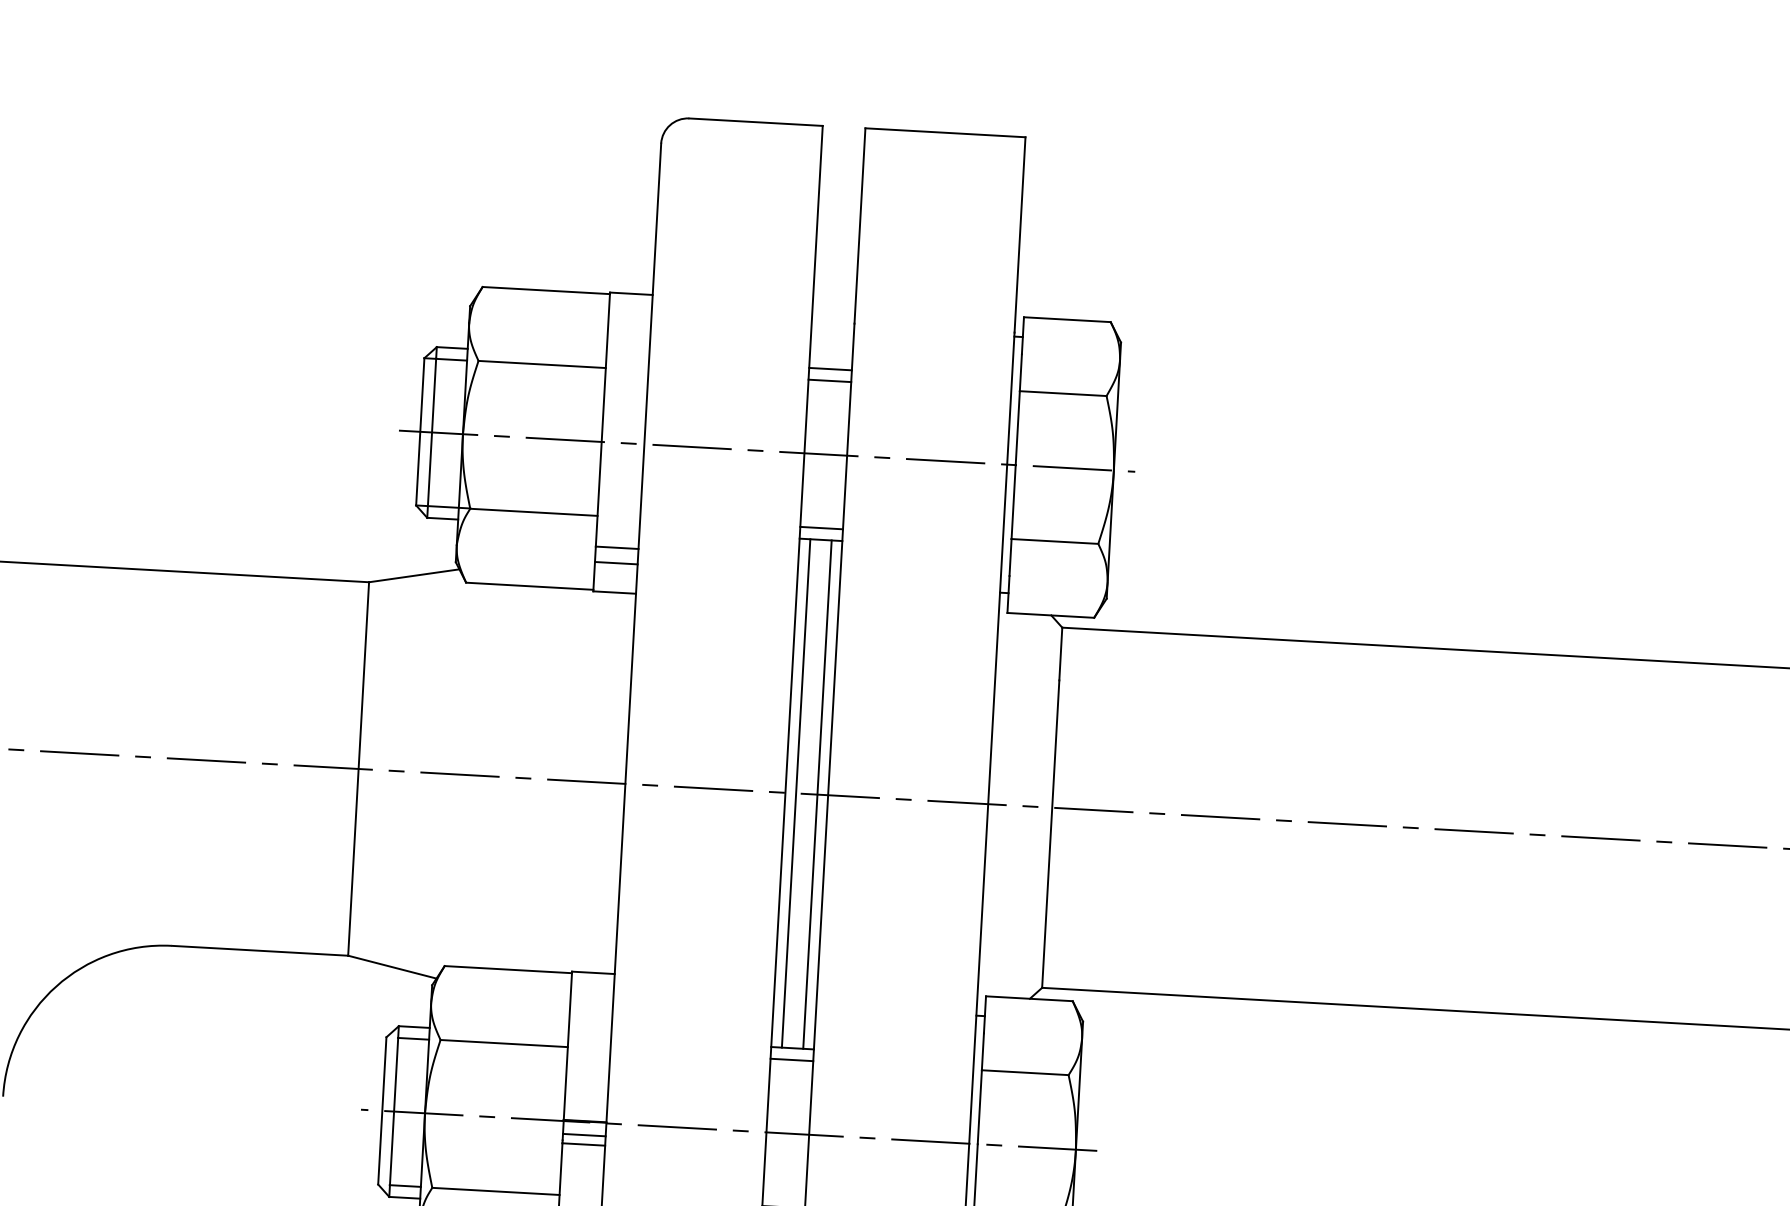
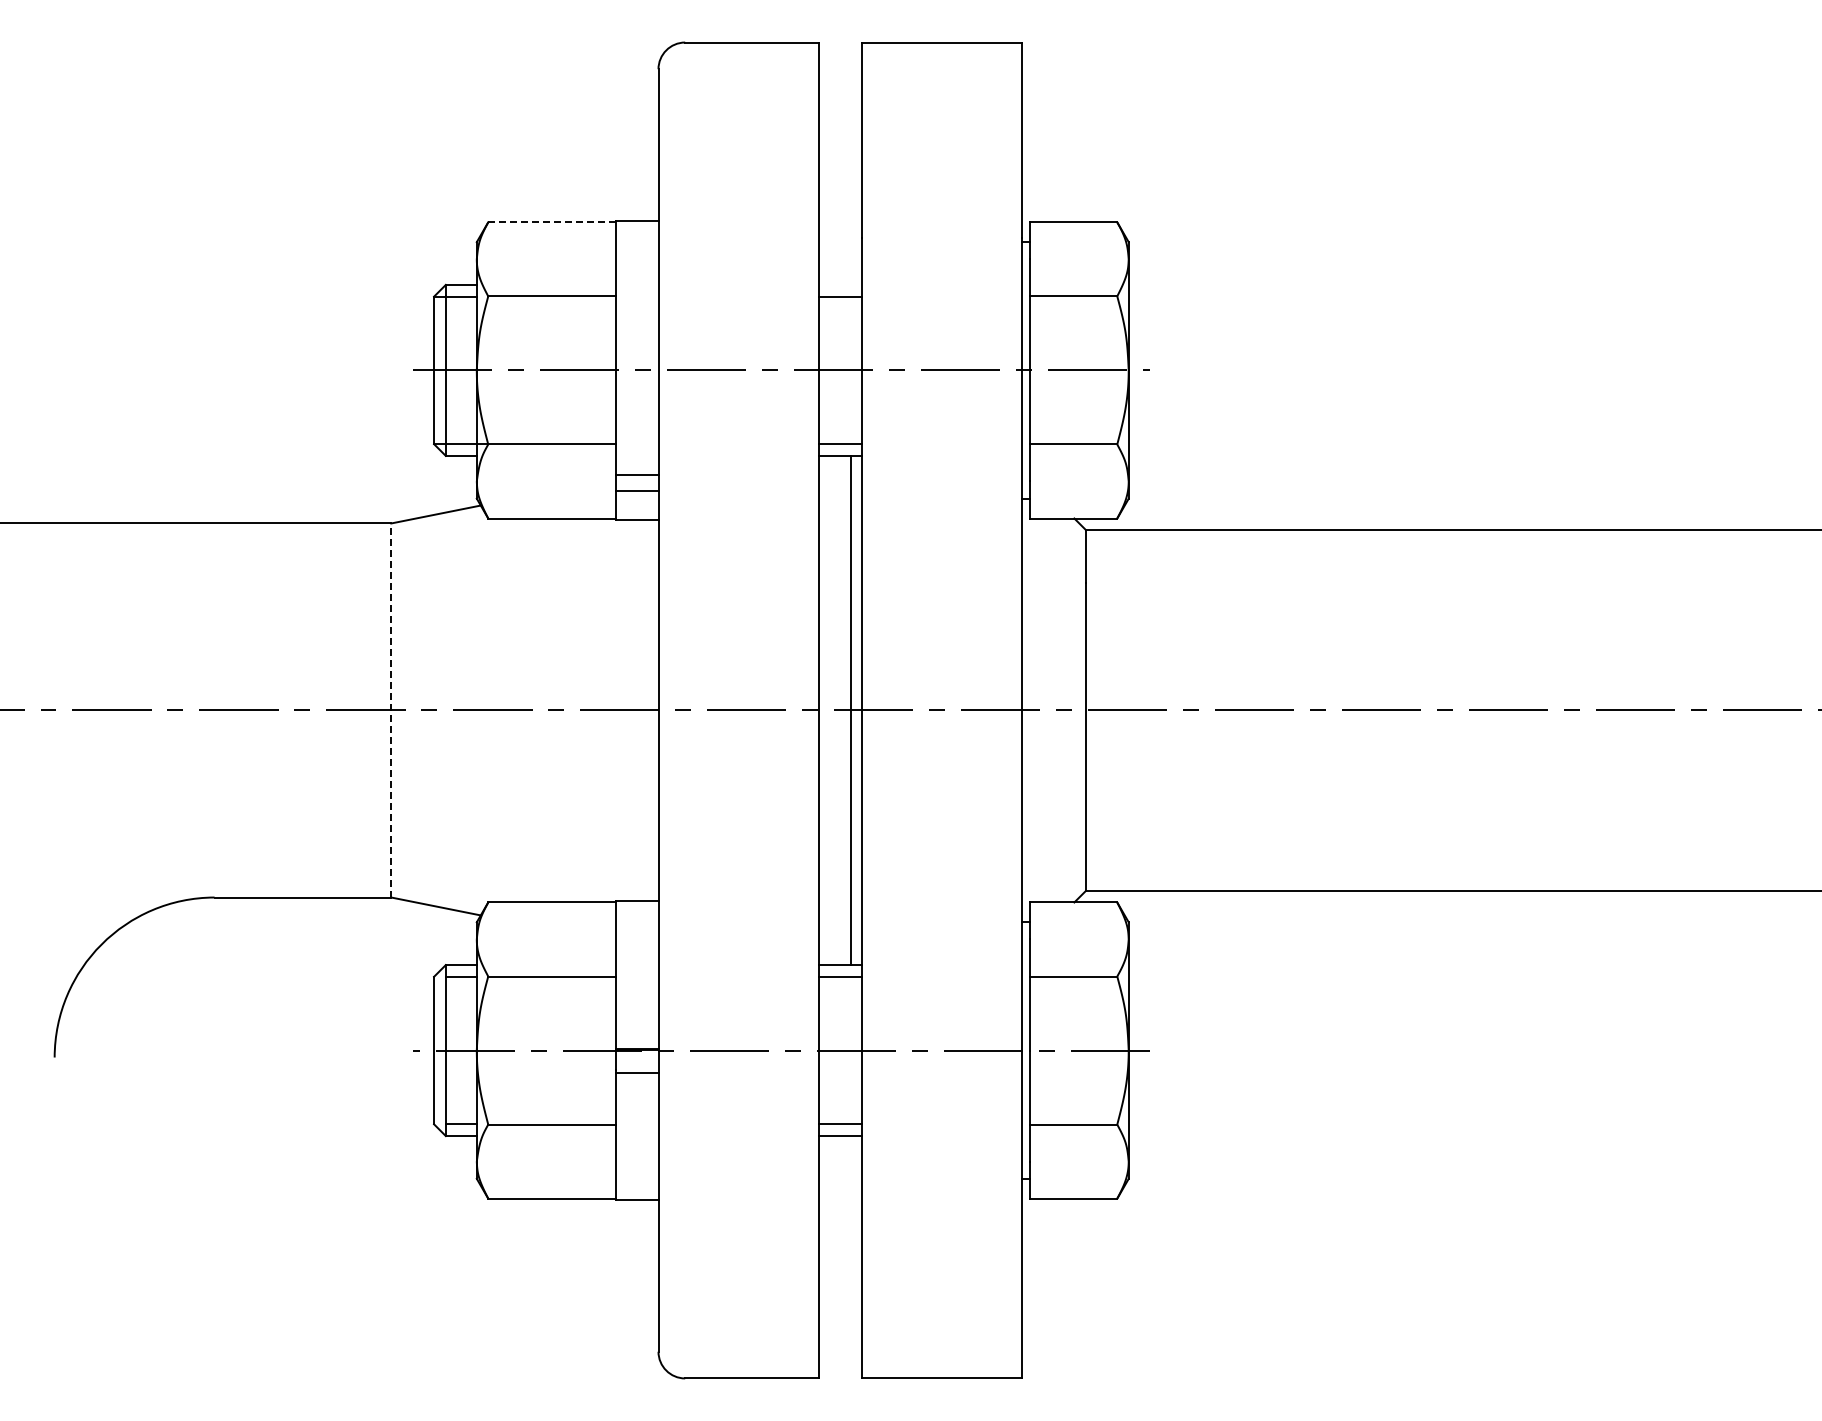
line: (546, 290) -> (552, 222), solid -> dashed
line: (829, 368) -> (839, 284), removed
line: (358, 768) -> (391, 710), solid -> dashed
line: (796, 793) -> (829, 710), removed
line: (583, 1135) -> (636, 1063), removed

